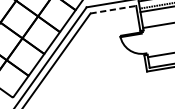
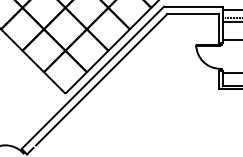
line: (113, 9) -> (193, 14), dashed -> solid

